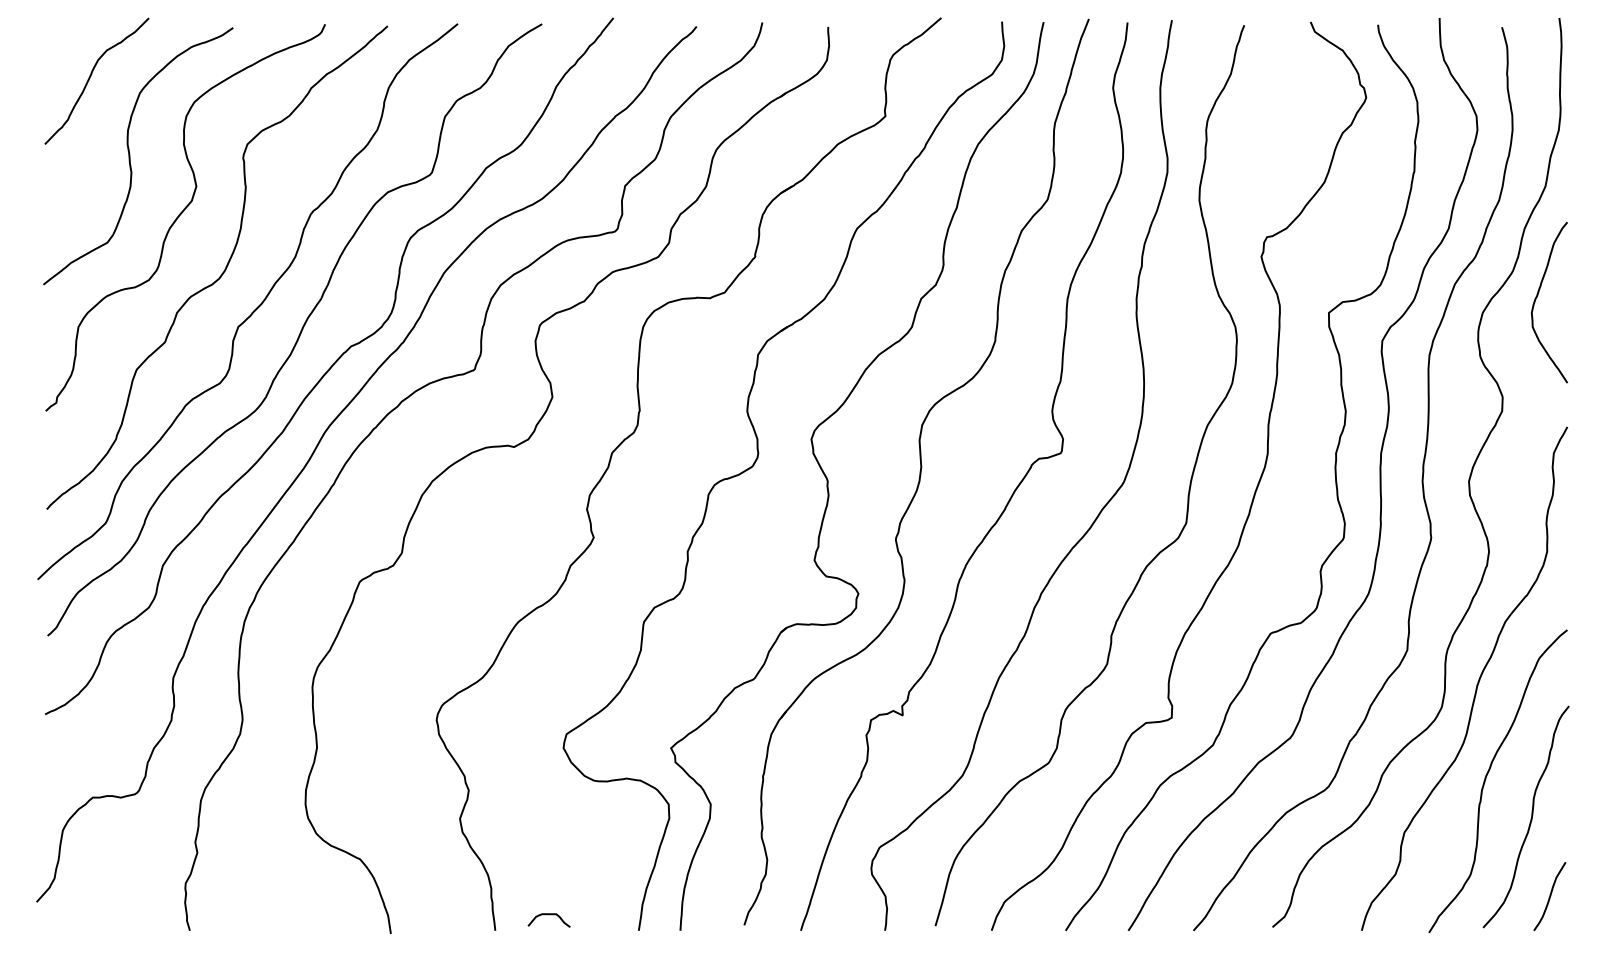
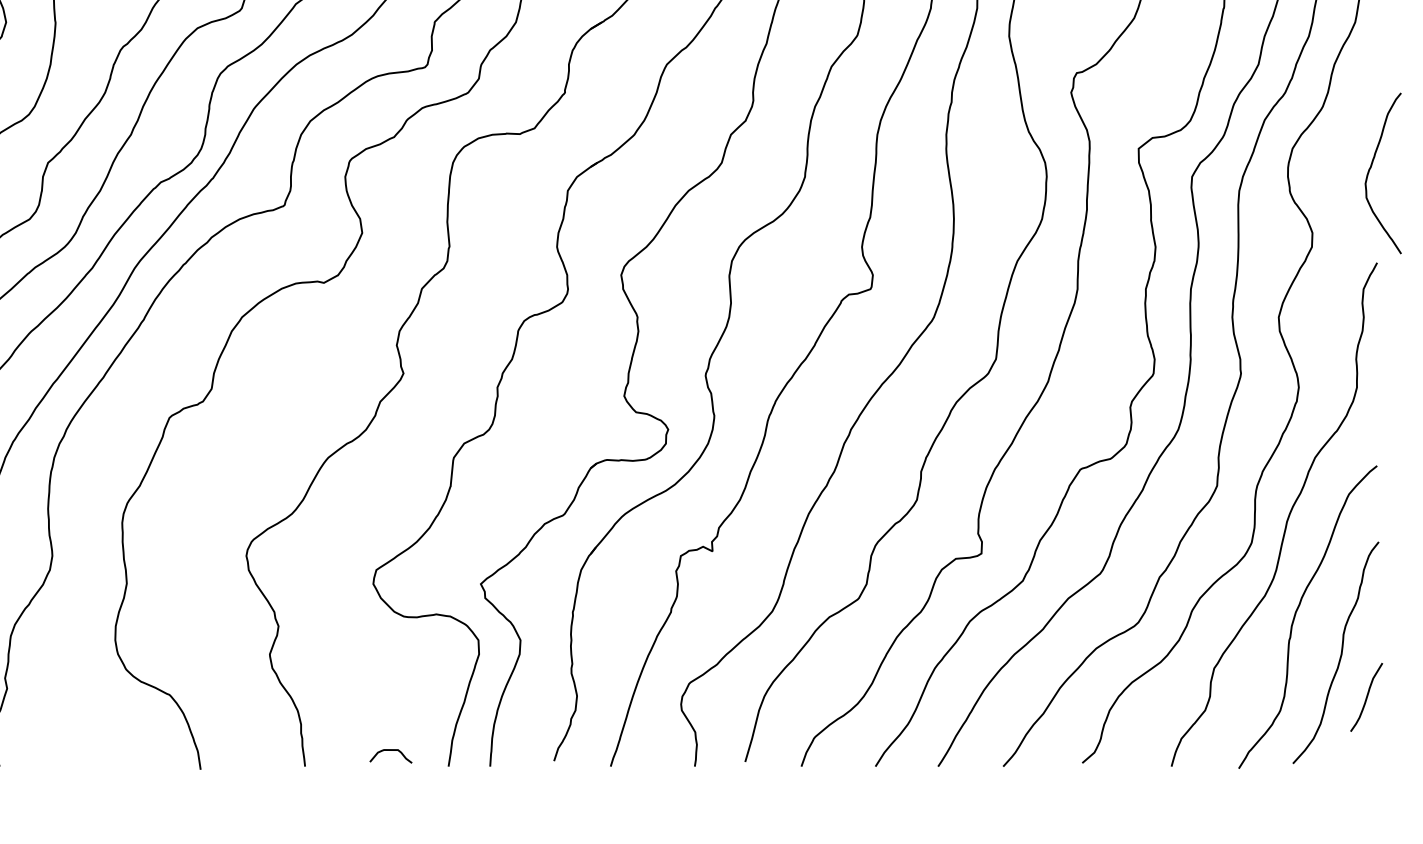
curve: (1537, 297) -> (1371, 168), moved
curve: (1549, 896) -> (1366, 697), moved
curve: (548, 915) -> (390, 751), moved

